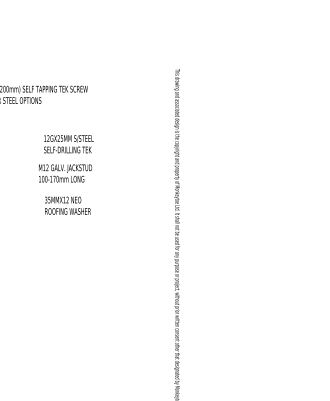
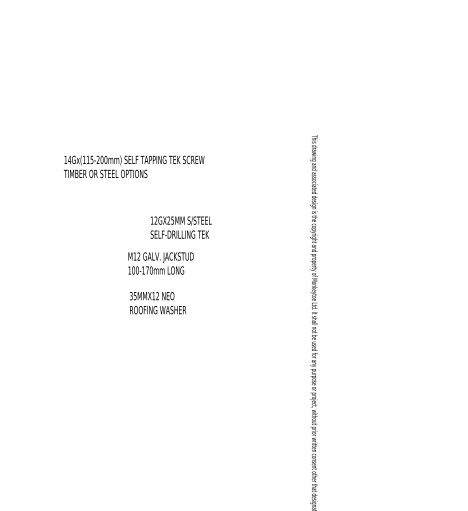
text: (65, 173) -> (160, 263), moved
text: (67, 206) -> (157, 303), moved

